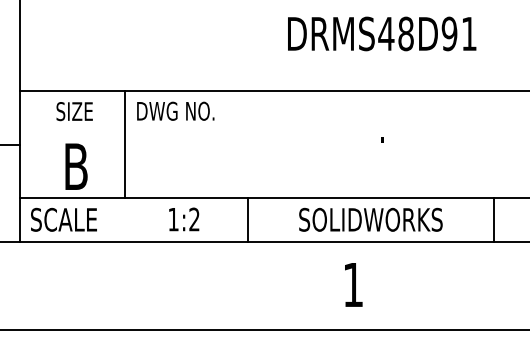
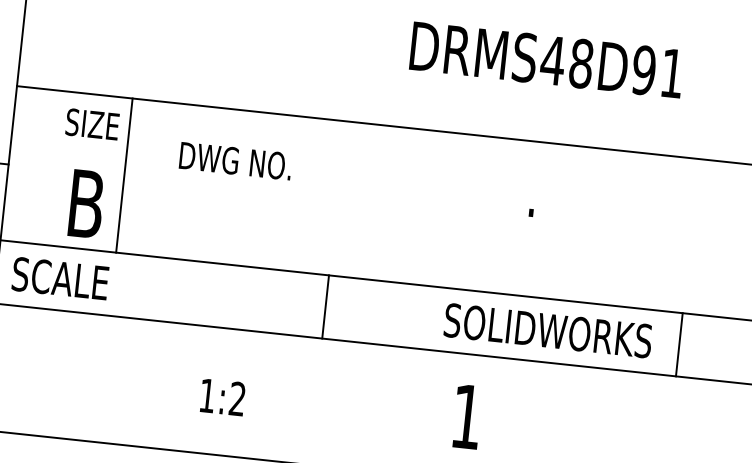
text: (175, 110) -> (235, 160), moved
line: (125, 143) -> (124, 174), moved
text: (184, 219) -> (223, 397), moved
text: (370, 219) -> (547, 330), moved

